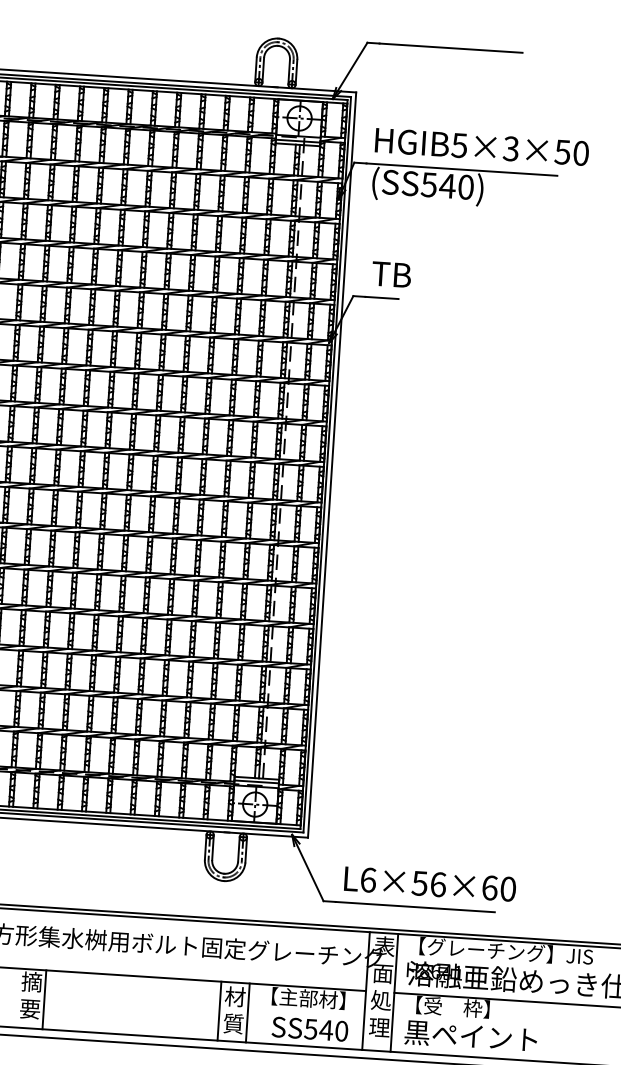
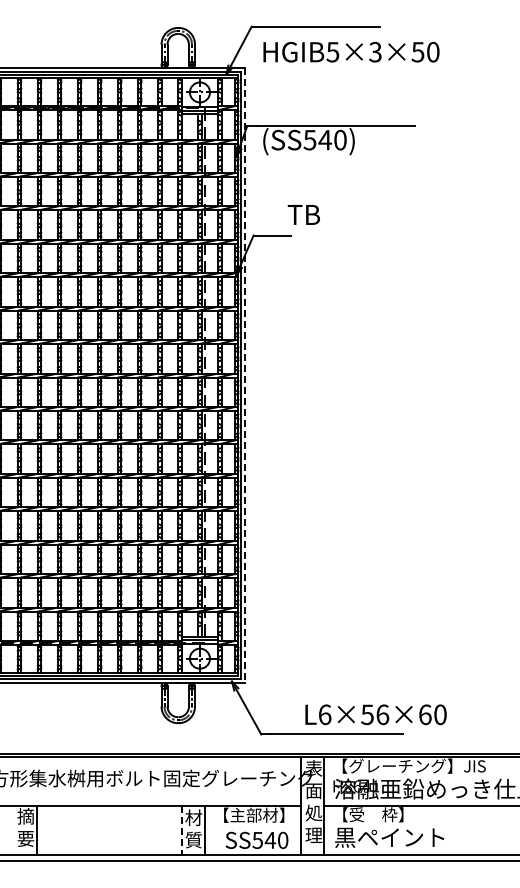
text: (482, 146) -> (351, 51), moved
text: (391, 274) -> (303, 214), moved
line: (332, 465) -> (245, 375), solid -> dashed
text: (429, 883) -> (375, 714), moved
line: (219, 1011) -> (181, 830), solid -> dashed

